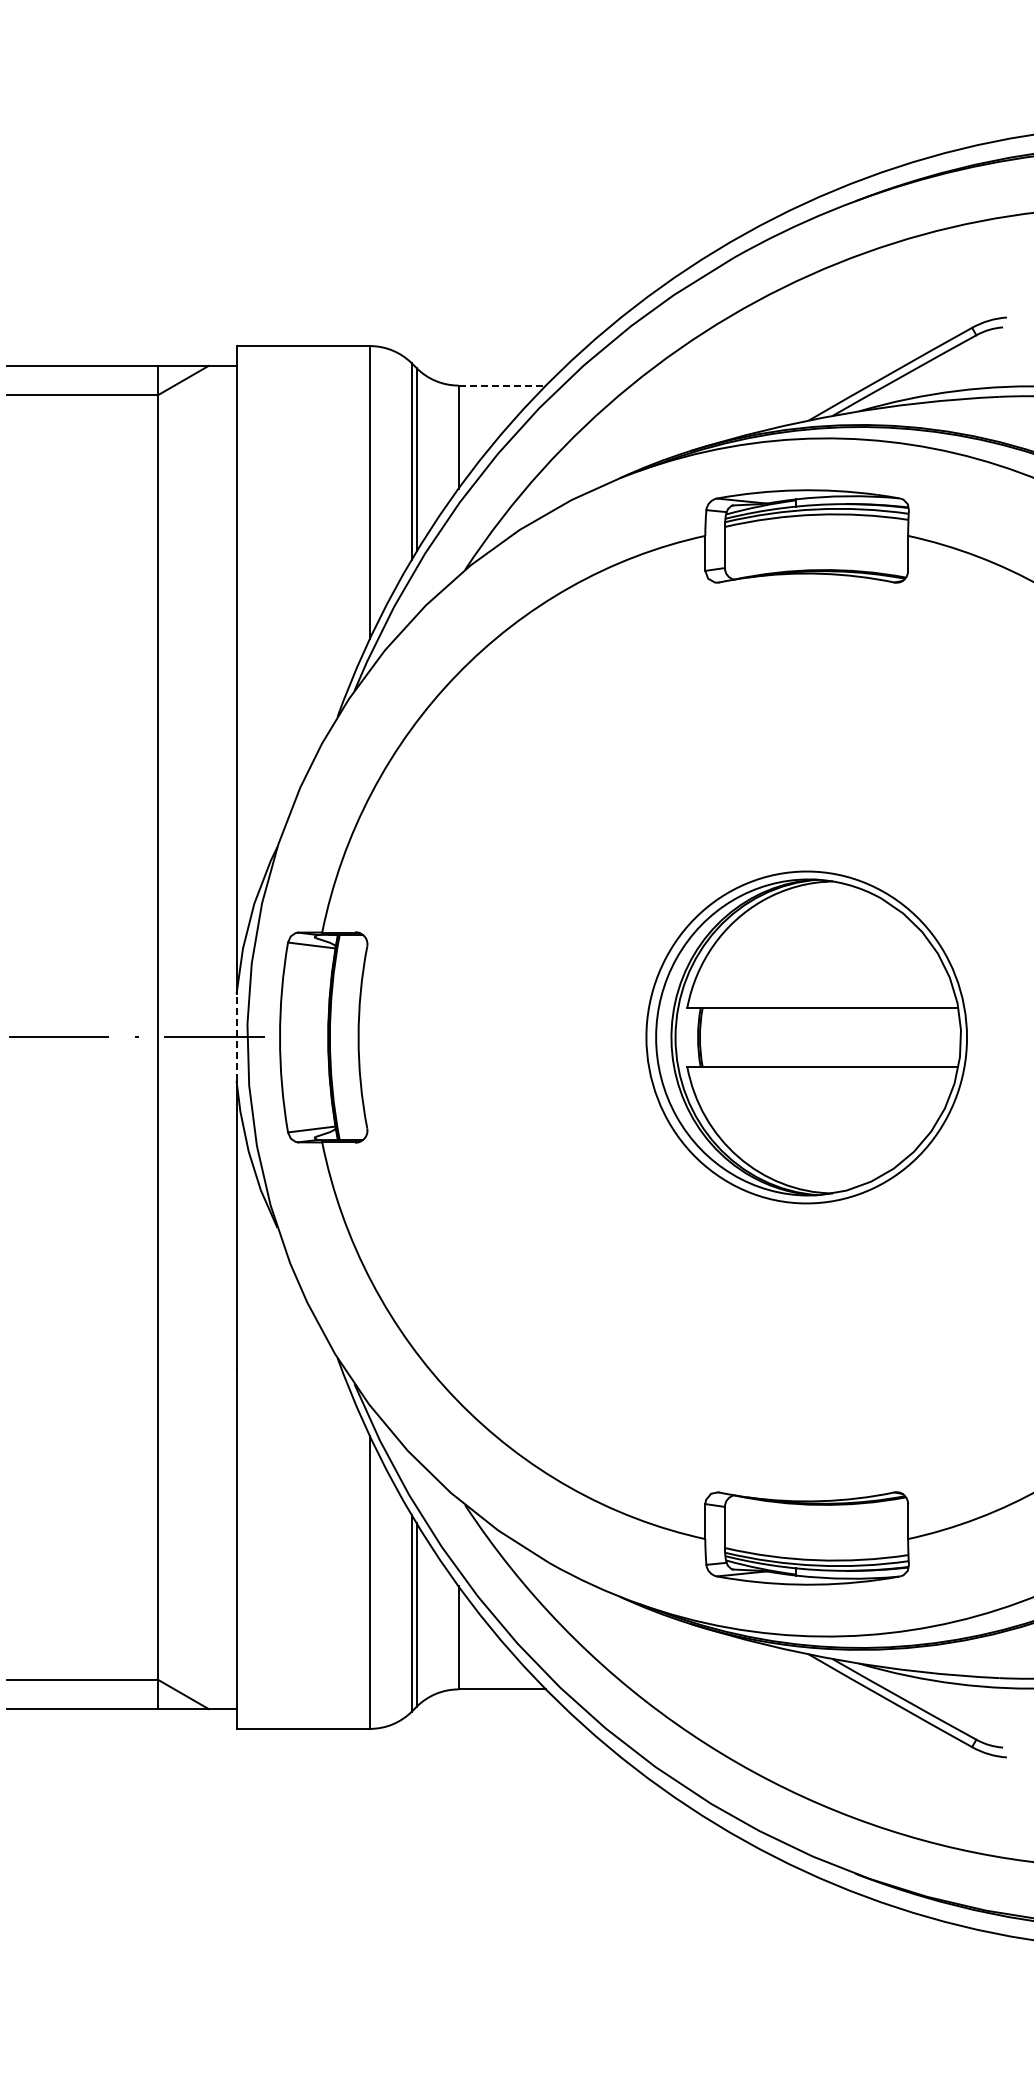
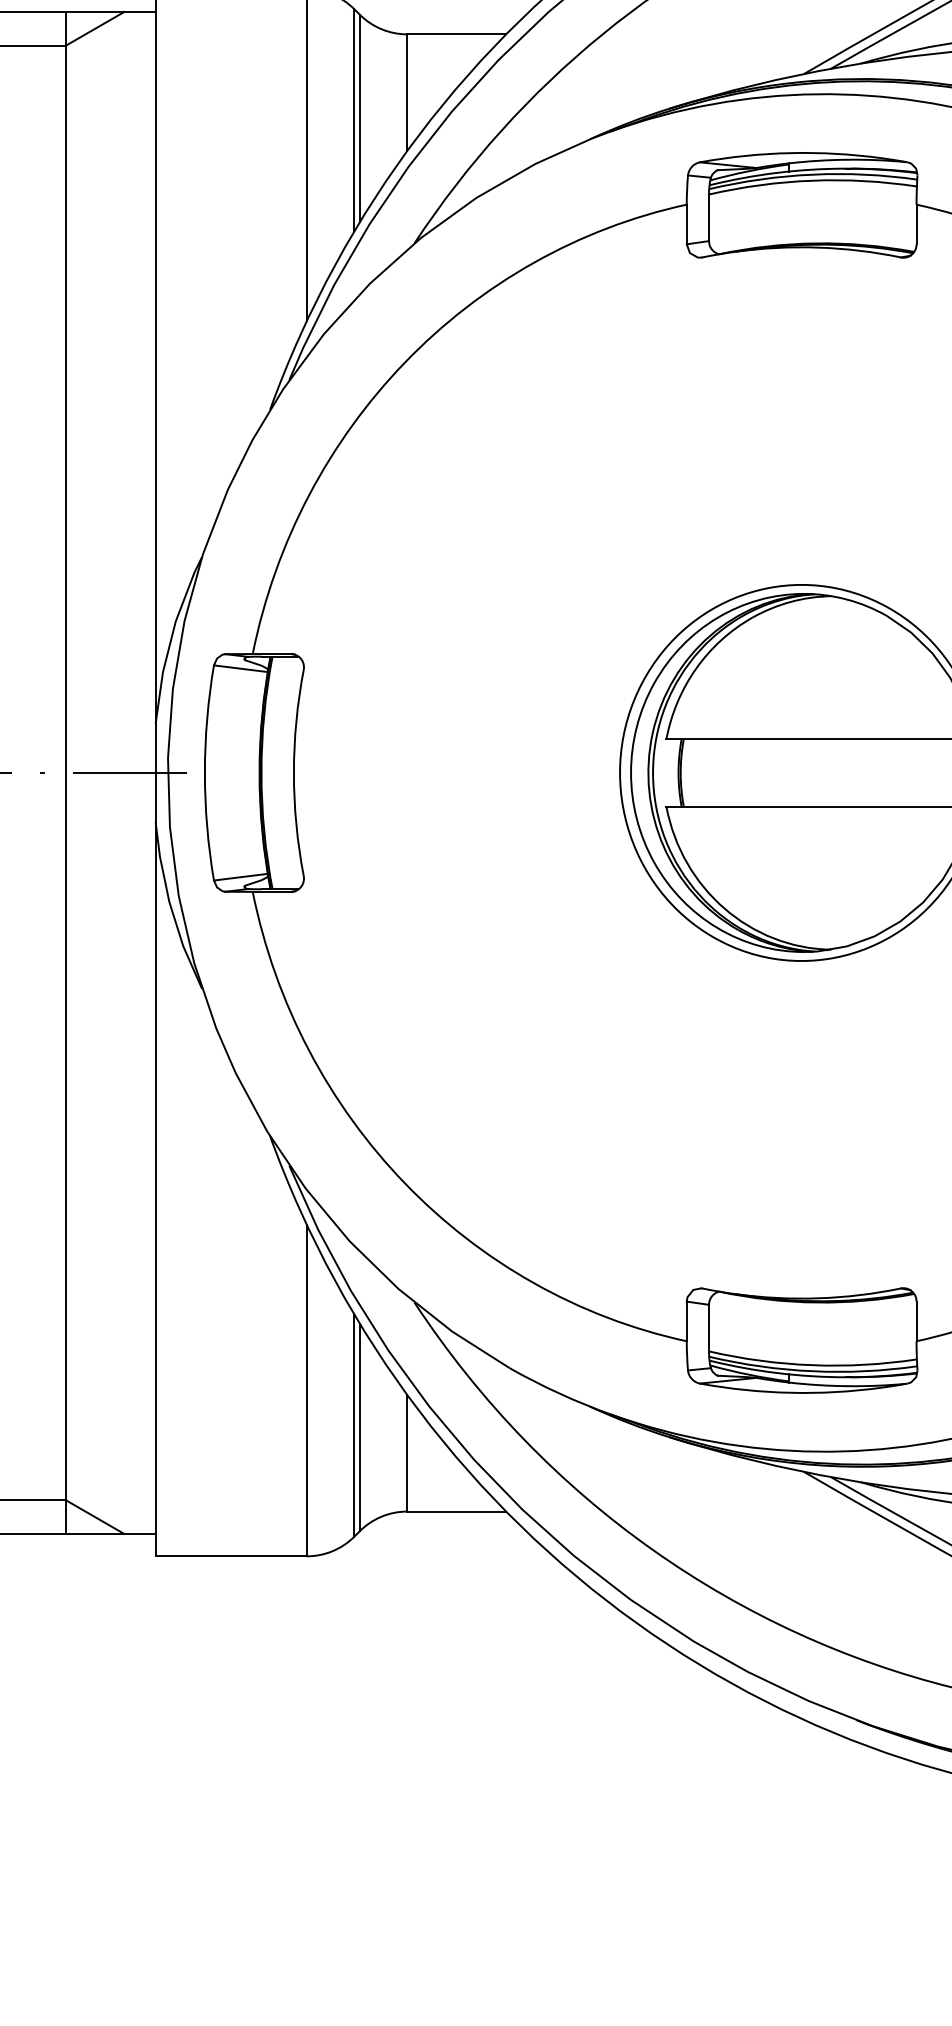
line: (502, 385) -> (456, 34), dashed -> solid
line: (236, 1037) -> (155, 772), dashed -> solid

